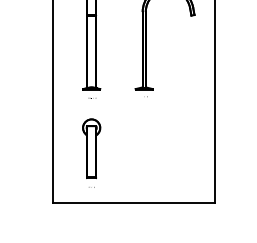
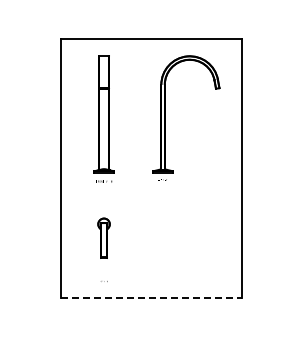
part: (92, 98) -> (104, 181), size x1.6
part: (91, 149) -> (103, 238), size x0.6
line: (133, 202) -> (151, 298), solid -> dashed

